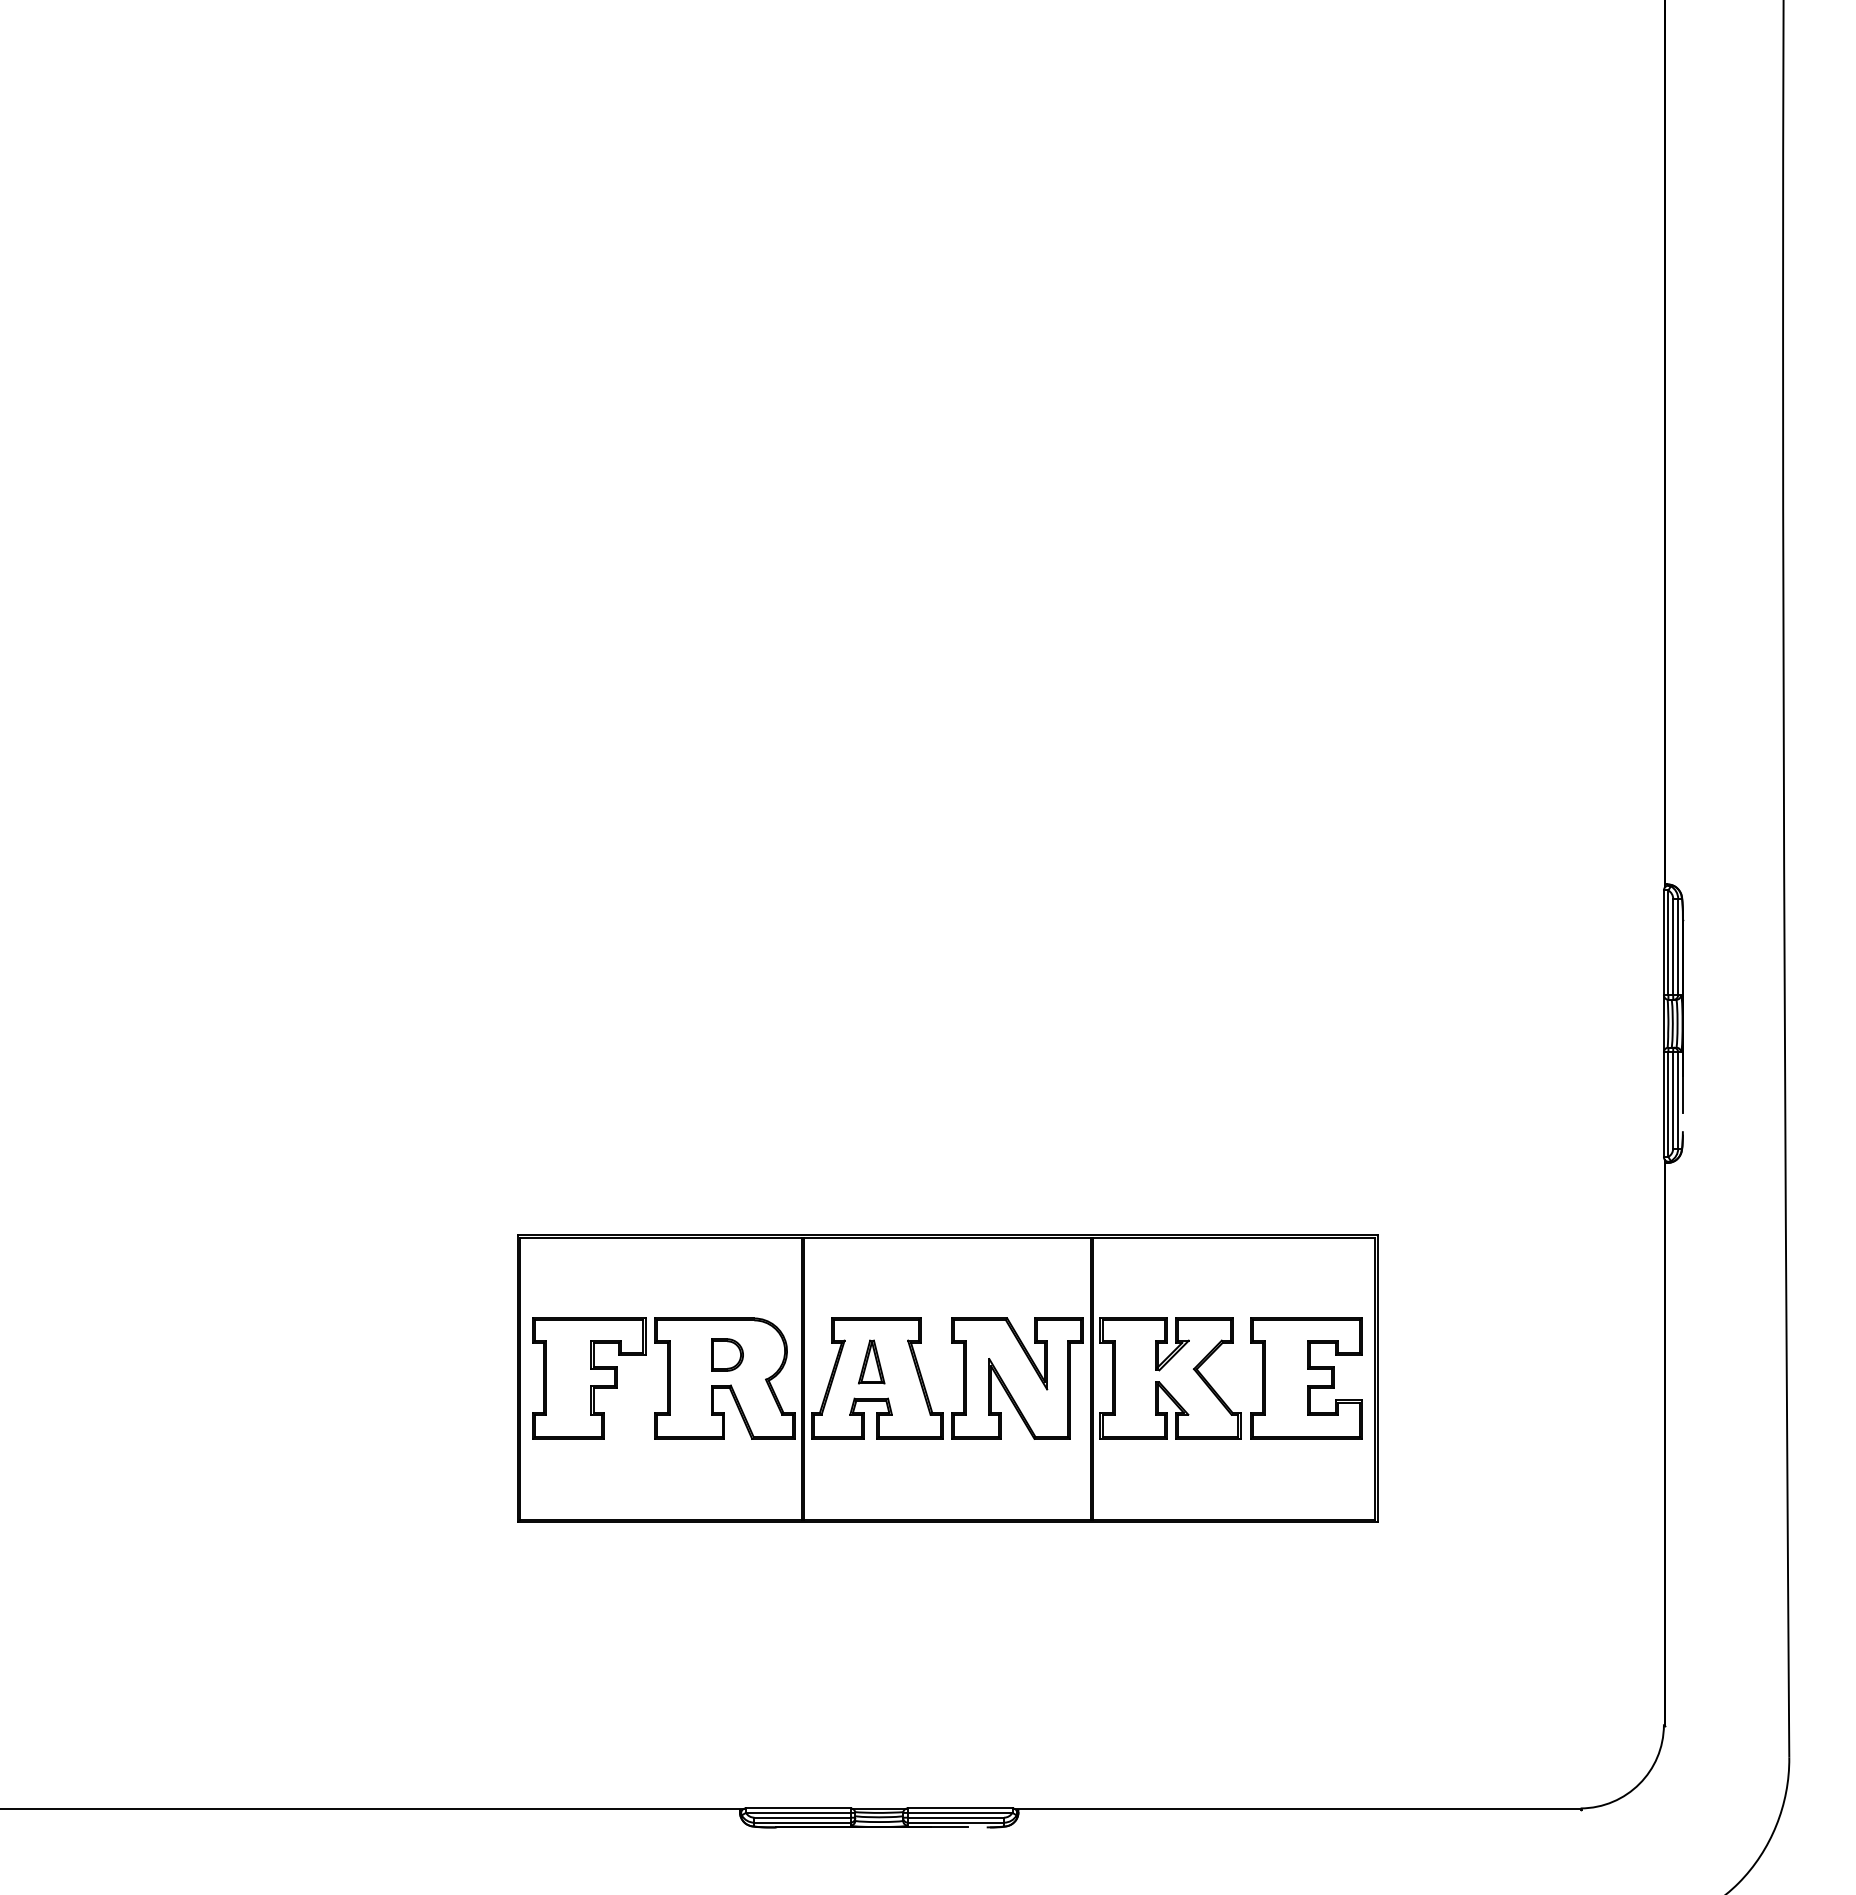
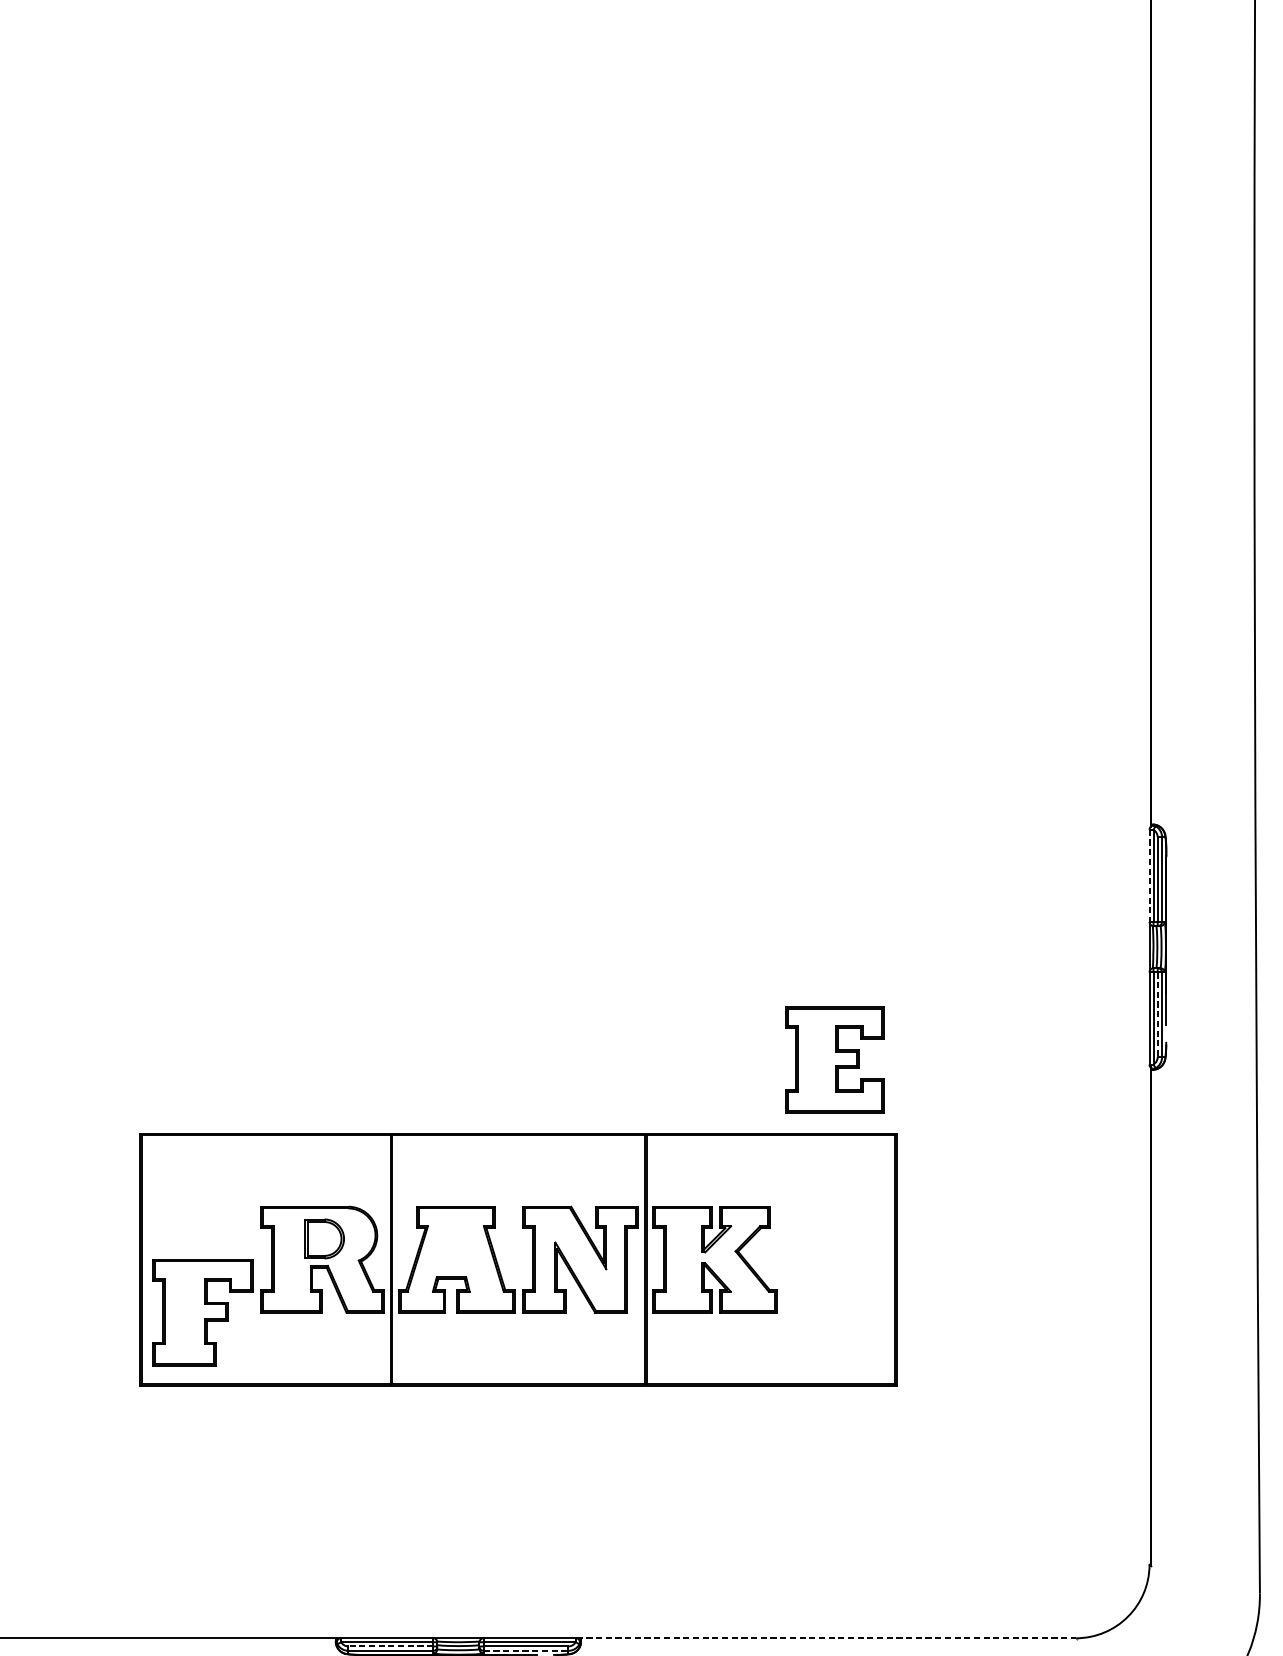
line: (1663, 943) -> (1149, 876), solid -> dashed
line: (1673, 1101) -> (1157, 1015), solid -> dashed
part: (727, 1354) -> (324, 1238), size x1.4
part: (871, 1361) -> (451, 1244), removed
part: (589, 1378) -> (203, 1312), moved
part: (1306, 1378) -> (834, 1059), moved
line: (1297, 1808) -> (826, 1638), solid -> dashed
line: (801, 1817) -> (389, 1646), solid -> dashed
line: (956, 1822) -> (526, 1650), solid -> dashed

